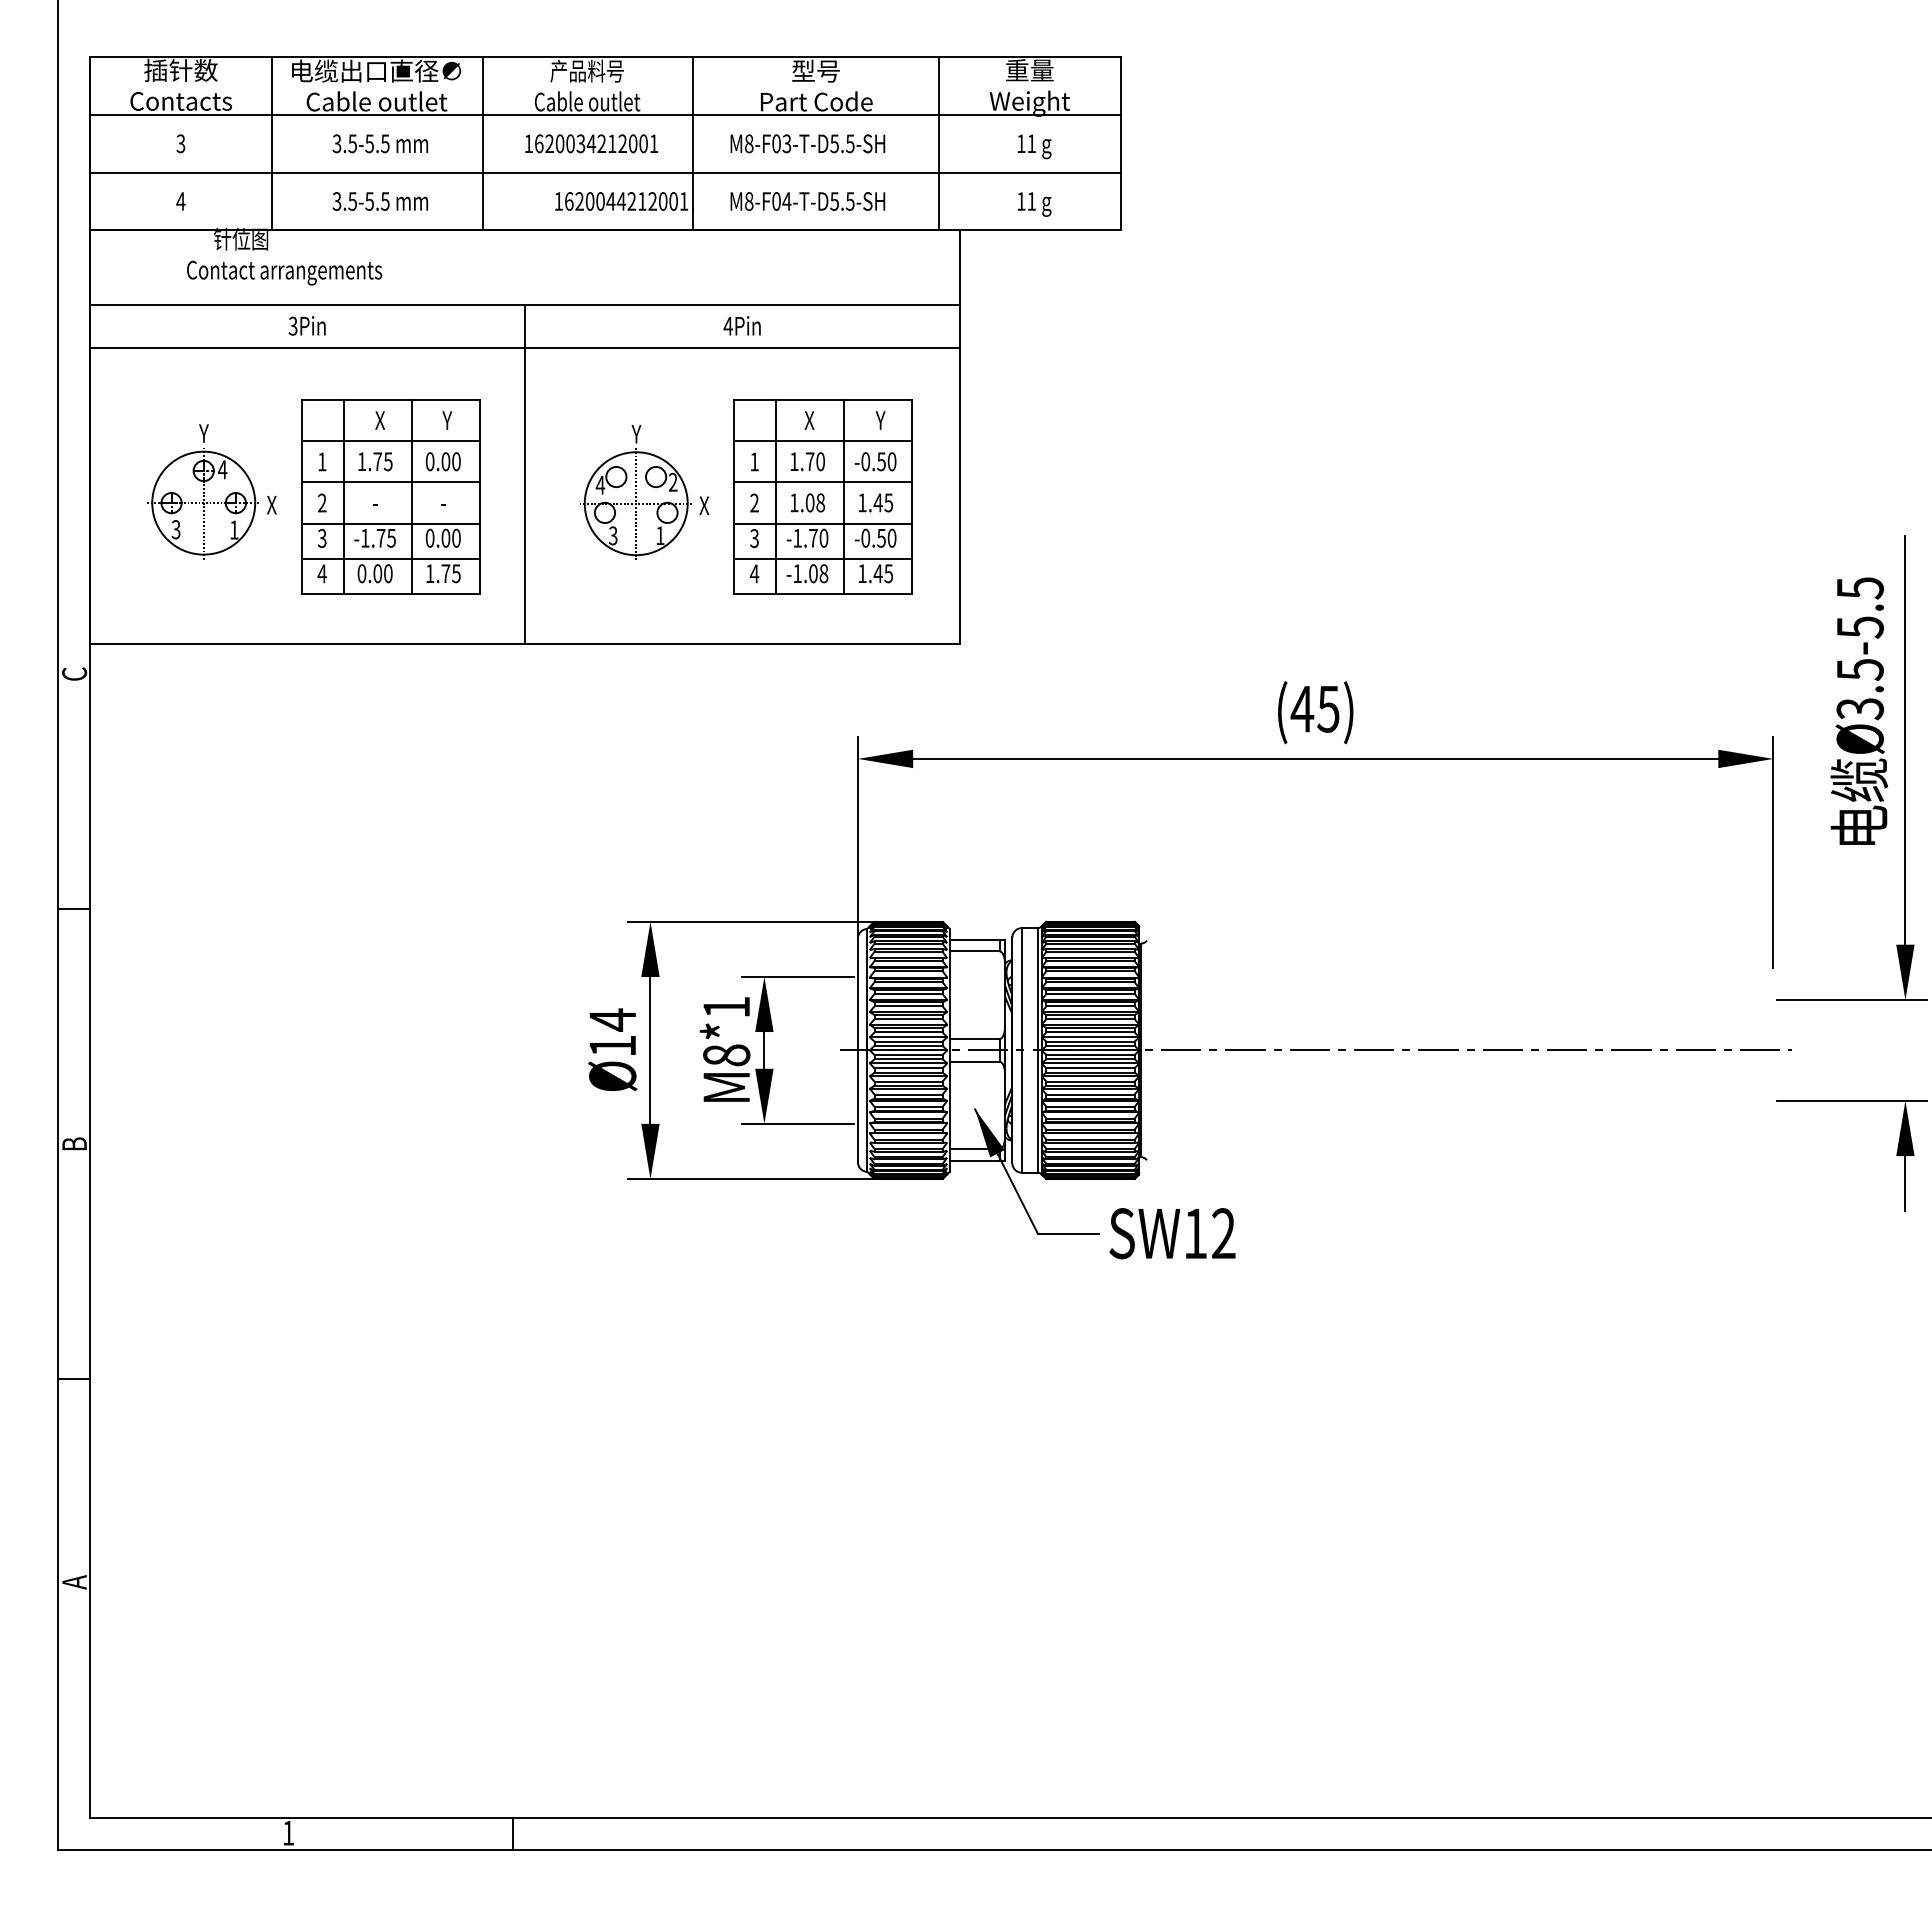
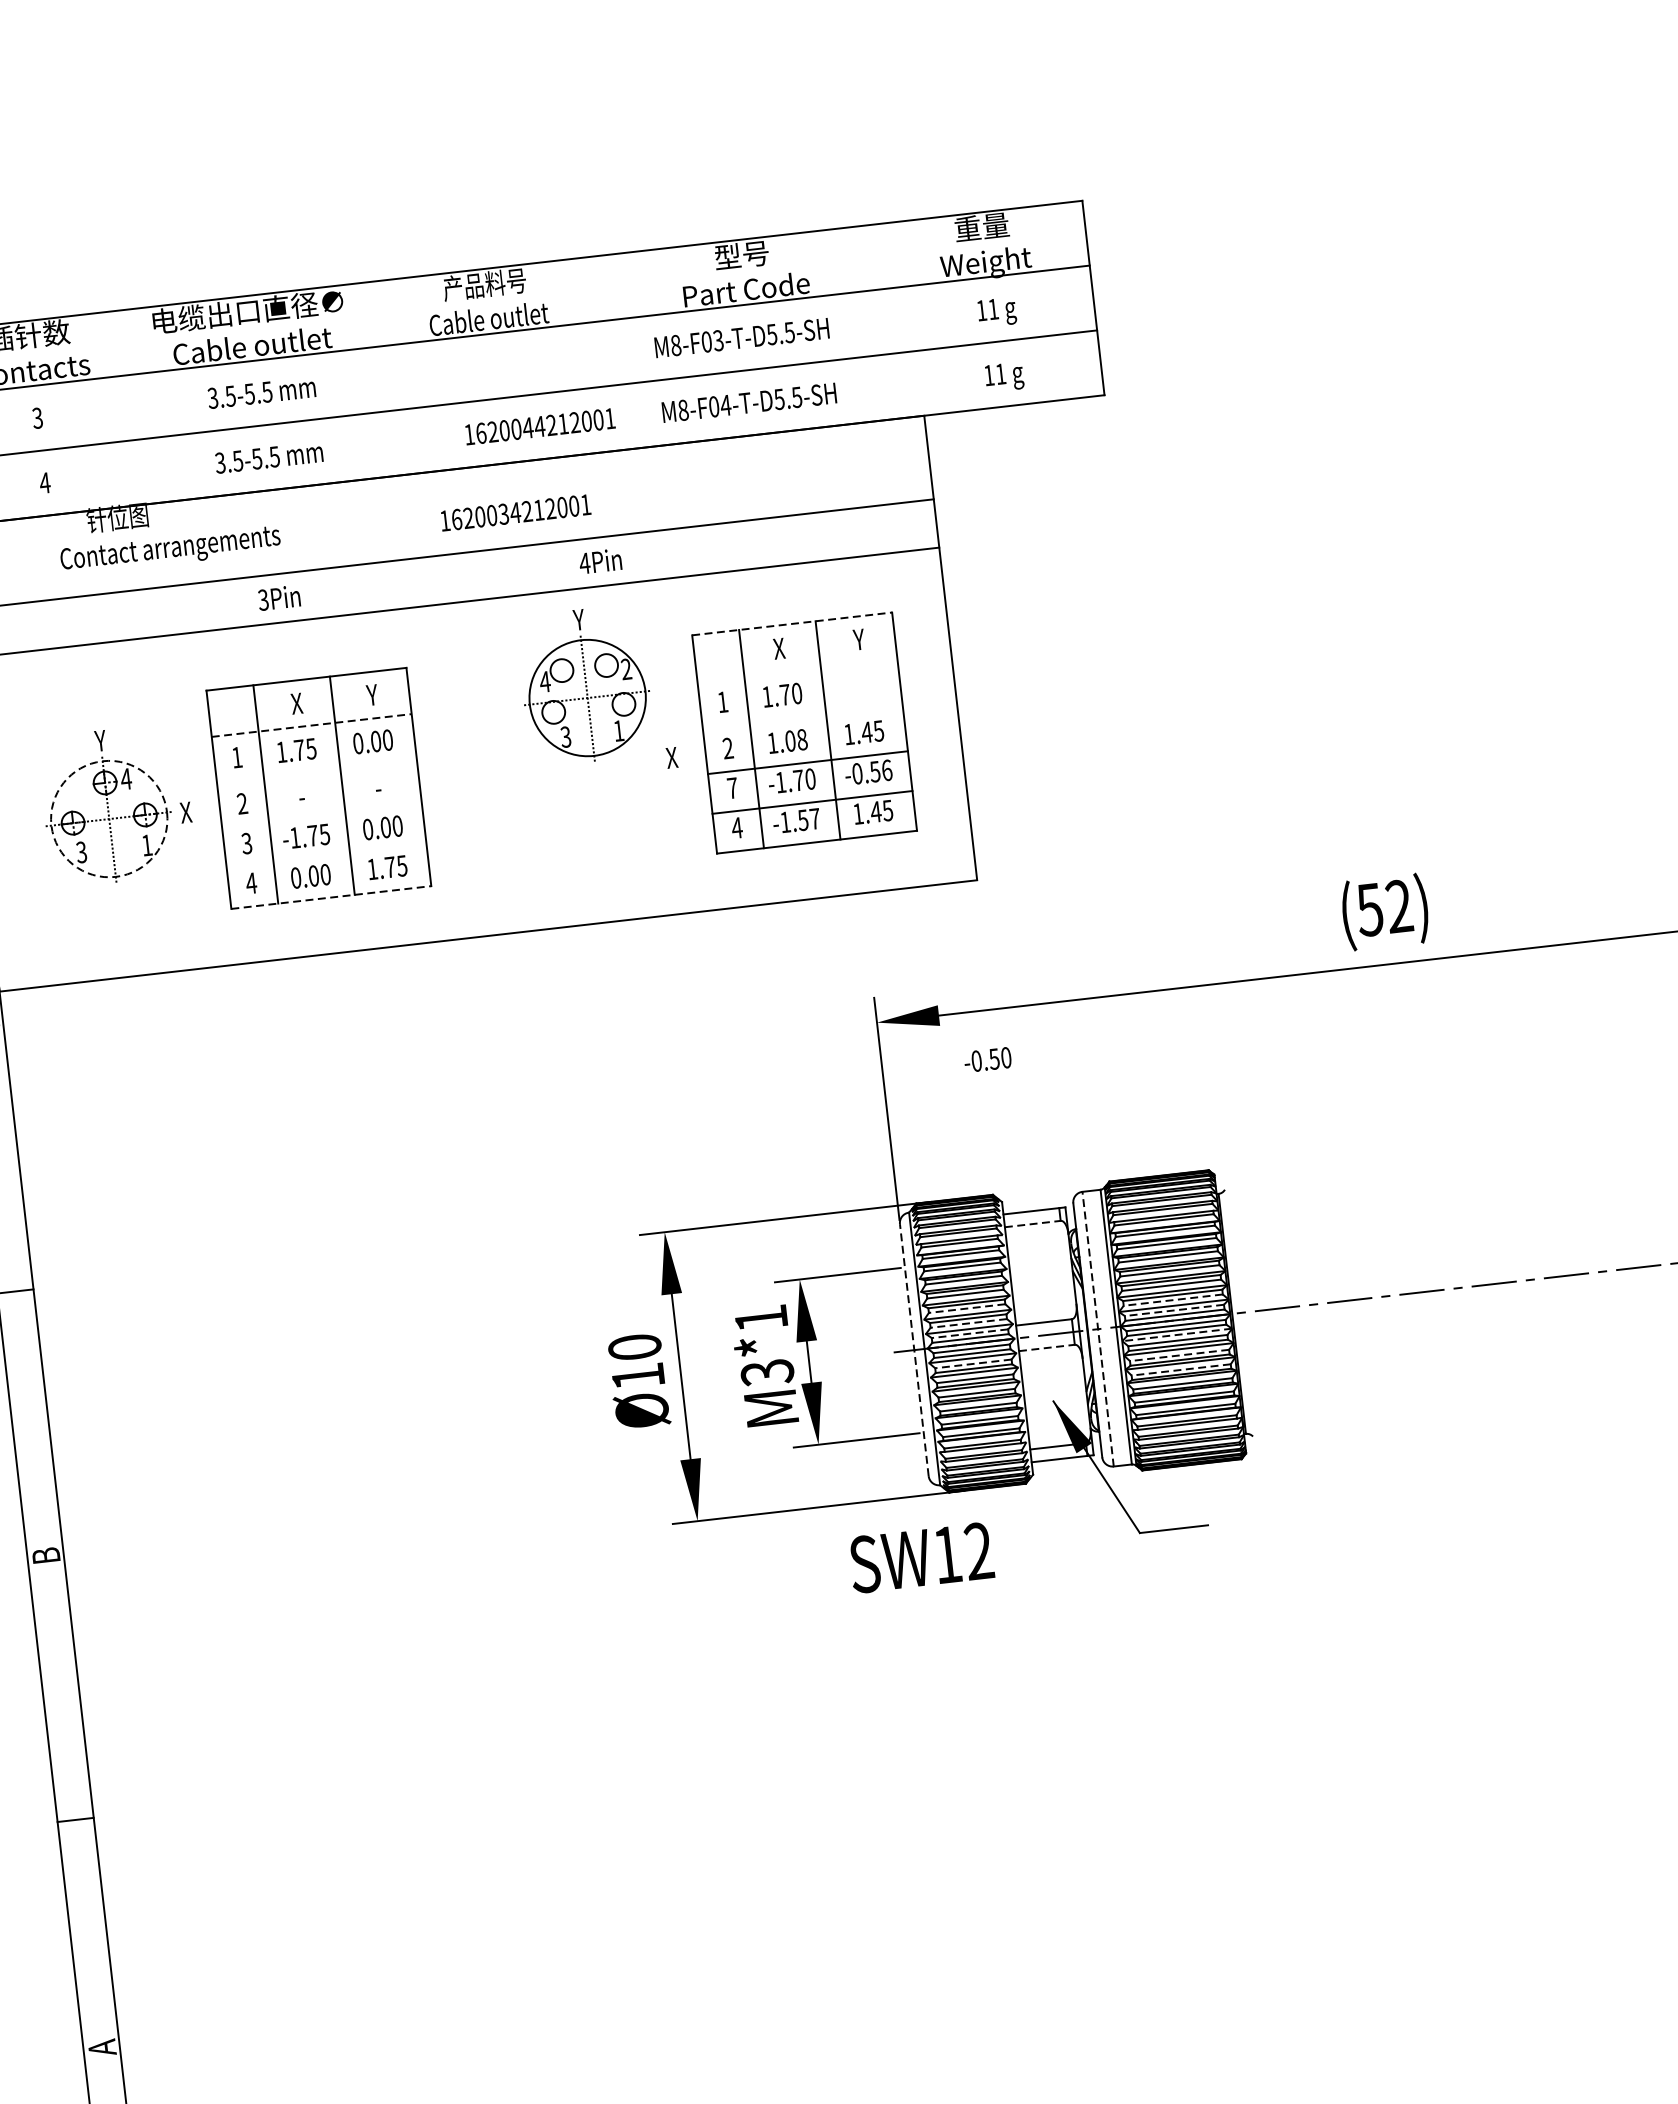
line: (271, 143) -> (139, 406), removed
line: (482, 143) -> (376, 379), removed
text: (591, 143) -> (515, 512), moved
line: (693, 143) -> (613, 352), removed
line: (938, 143) -> (888, 320), removed
text: (306, 325) -> (278, 597), moved
text: (741, 325) -> (599, 561), moved
line: (823, 400) -> (792, 624), solid -> dashed
line: (391, 441) -> (312, 725), solid -> dashed
line: (823, 441) -> (797, 670), removed
text: (875, 461) -> (987, 1059), moved
line: (525, 473) -> (466, 744), removed
line: (391, 482) -> (317, 771), removed
line: (823, 482) -> (802, 716), removed
part: (635, 492) -> (585, 685), moved
circle: (203, 502) -> (108, 818), solid -> dashed
line: (391, 523) -> (322, 817), removed
text: (891, 537) -> (886, 769), -0.50 -> -0.56
text: (754, 538) -> (732, 788), 3 -> 7
line: (391, 558) -> (327, 857), removed
text: (818, 573) -> (808, 819), -1.08 -> -1.57
line: (391, 594) -> (331, 897), solid -> dashed
text: (1314, 708) -> (1383, 907), (45) -> (52)
line: (974, 951) -> (1032, 1224), solid -> dashed
text: (612, 1019) -> (634, 1346), Ø14 -> Ø10
line: (908, 1019) -> (967, 1308), solid -> dashed
line: (908, 1032) -> (968, 1323), solid -> dashed
line: (1090, 1032) -> (1173, 1300), solid -> dashed
line: (908, 1041) -> (969, 1333), solid -> dashed
line: (1090, 1041) -> (1174, 1310), solid -> dashed
line: (857, 1049) -> (913, 1349), solid -> dashed
line: (1021, 1049) -> (1097, 1328), solid -> dashed
text: (726, 1055) -> (767, 1372), M8*1 -> M3*1
line: (974, 1061) -> (1046, 1347), solid -> dashed
line: (1090, 1063) -> (1177, 1335), solid -> dashed
line: (908, 1068) -> (973, 1363), solid -> dashed
line: (1090, 1081) -> (1179, 1355), solid -> dashed
line: (1090, 1094) -> (1181, 1369), solid -> dashed
text: (1172, 1233) -> (921, 1557), moved

